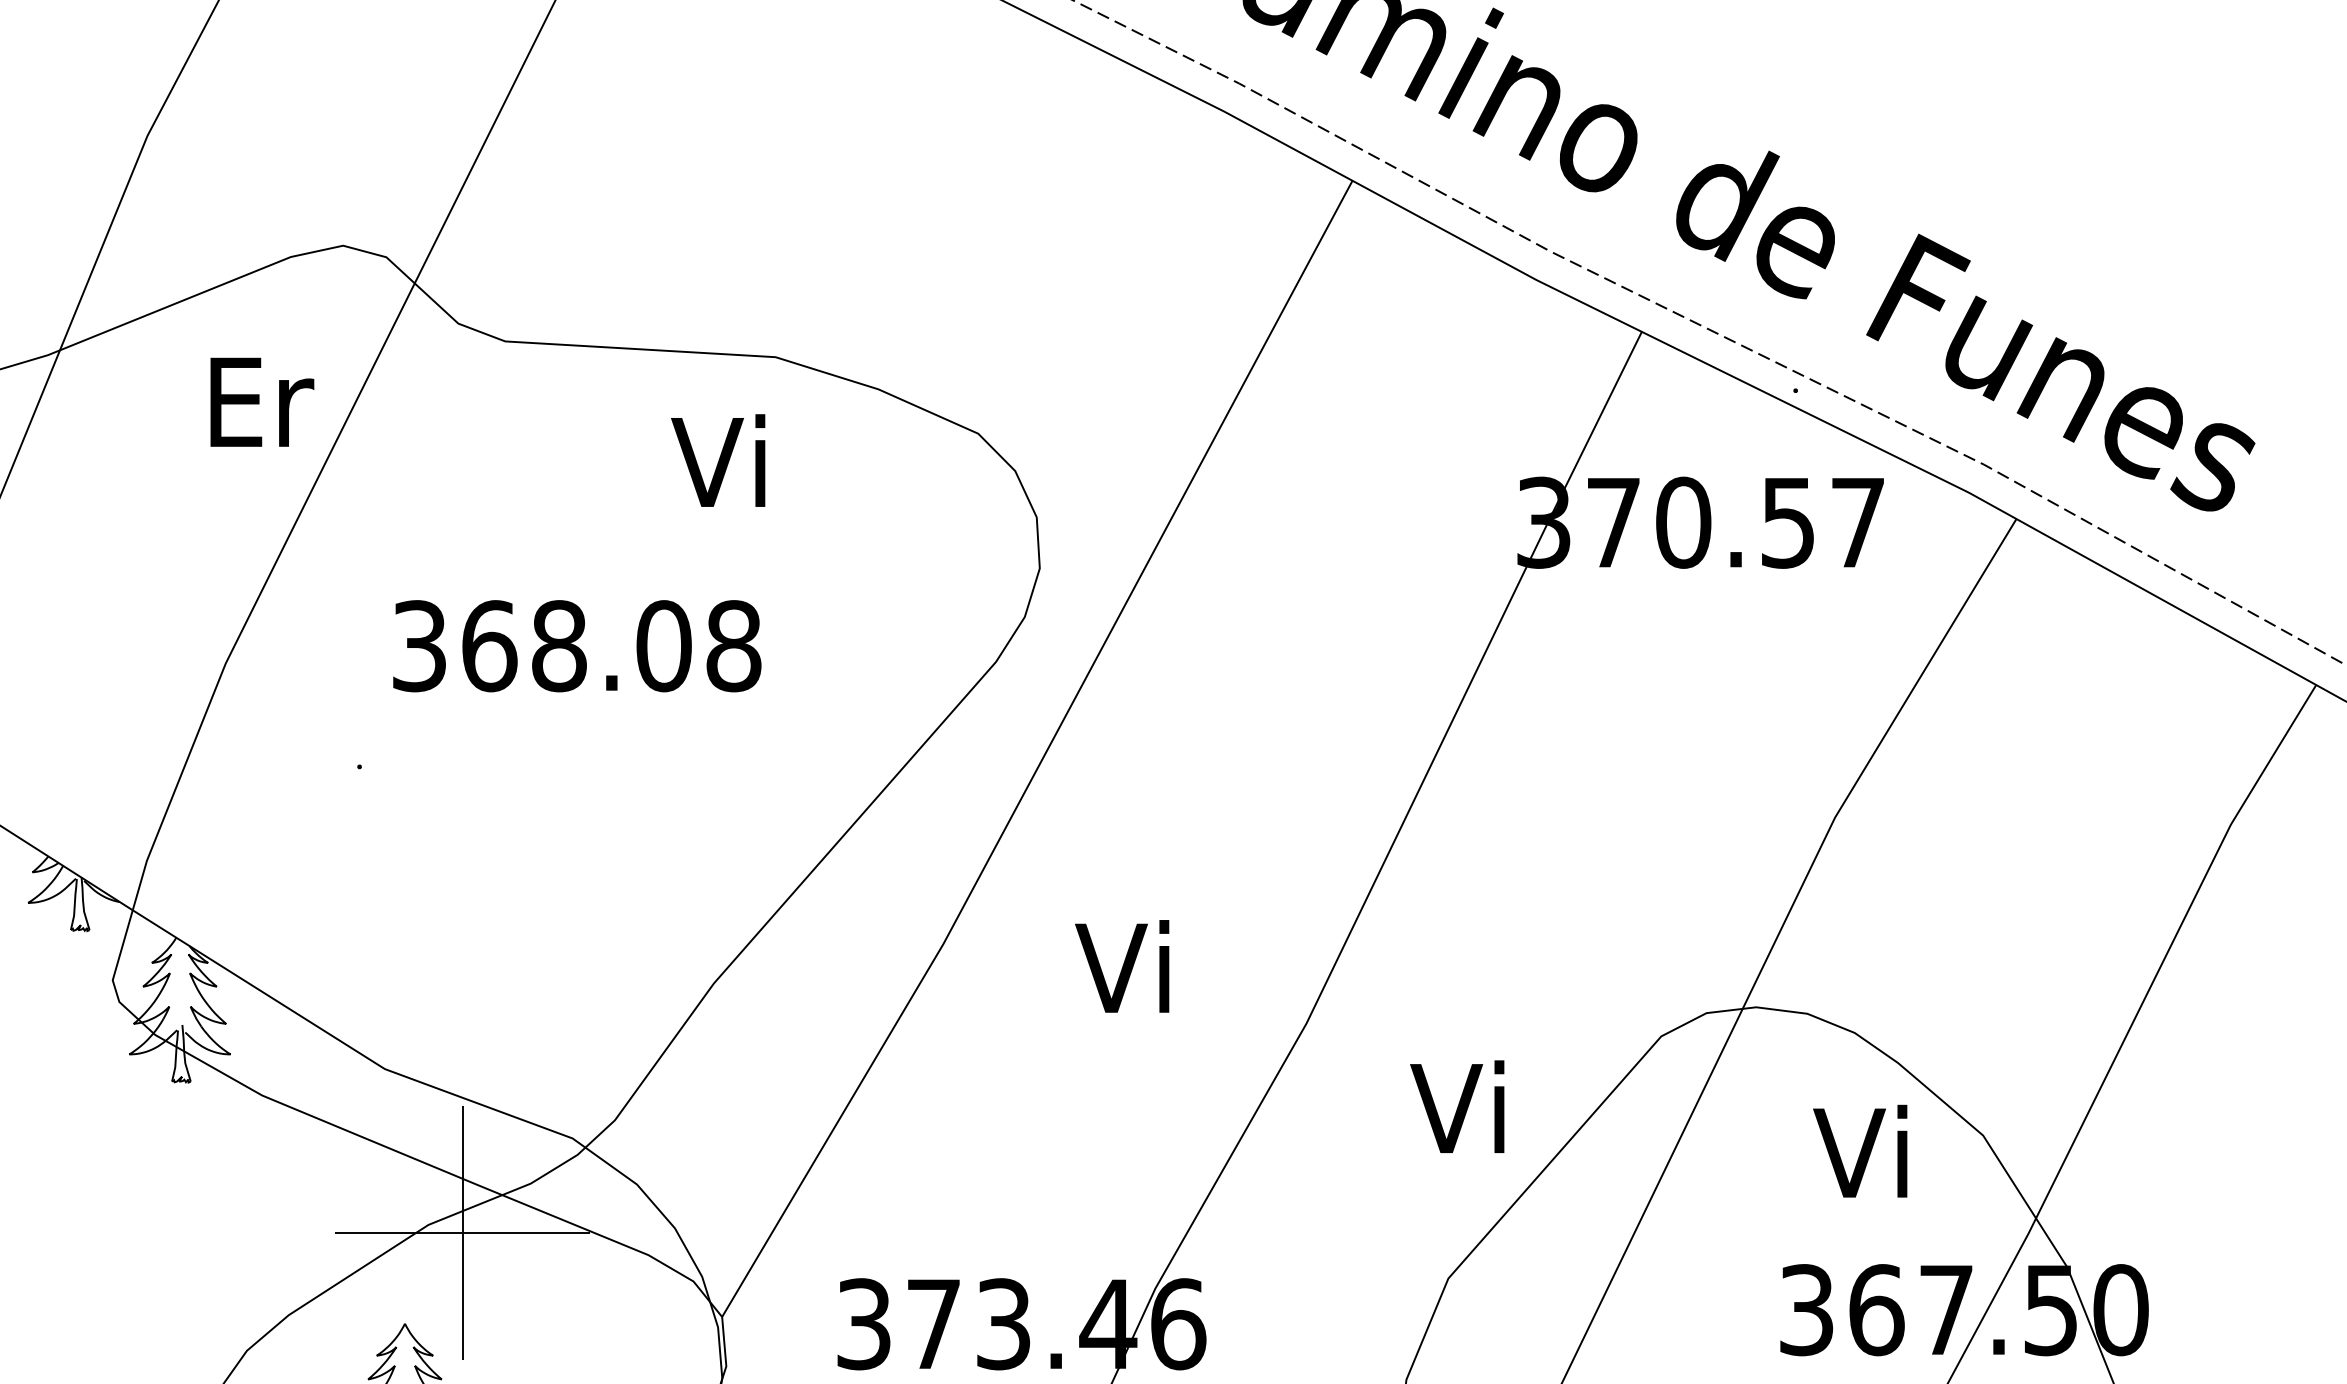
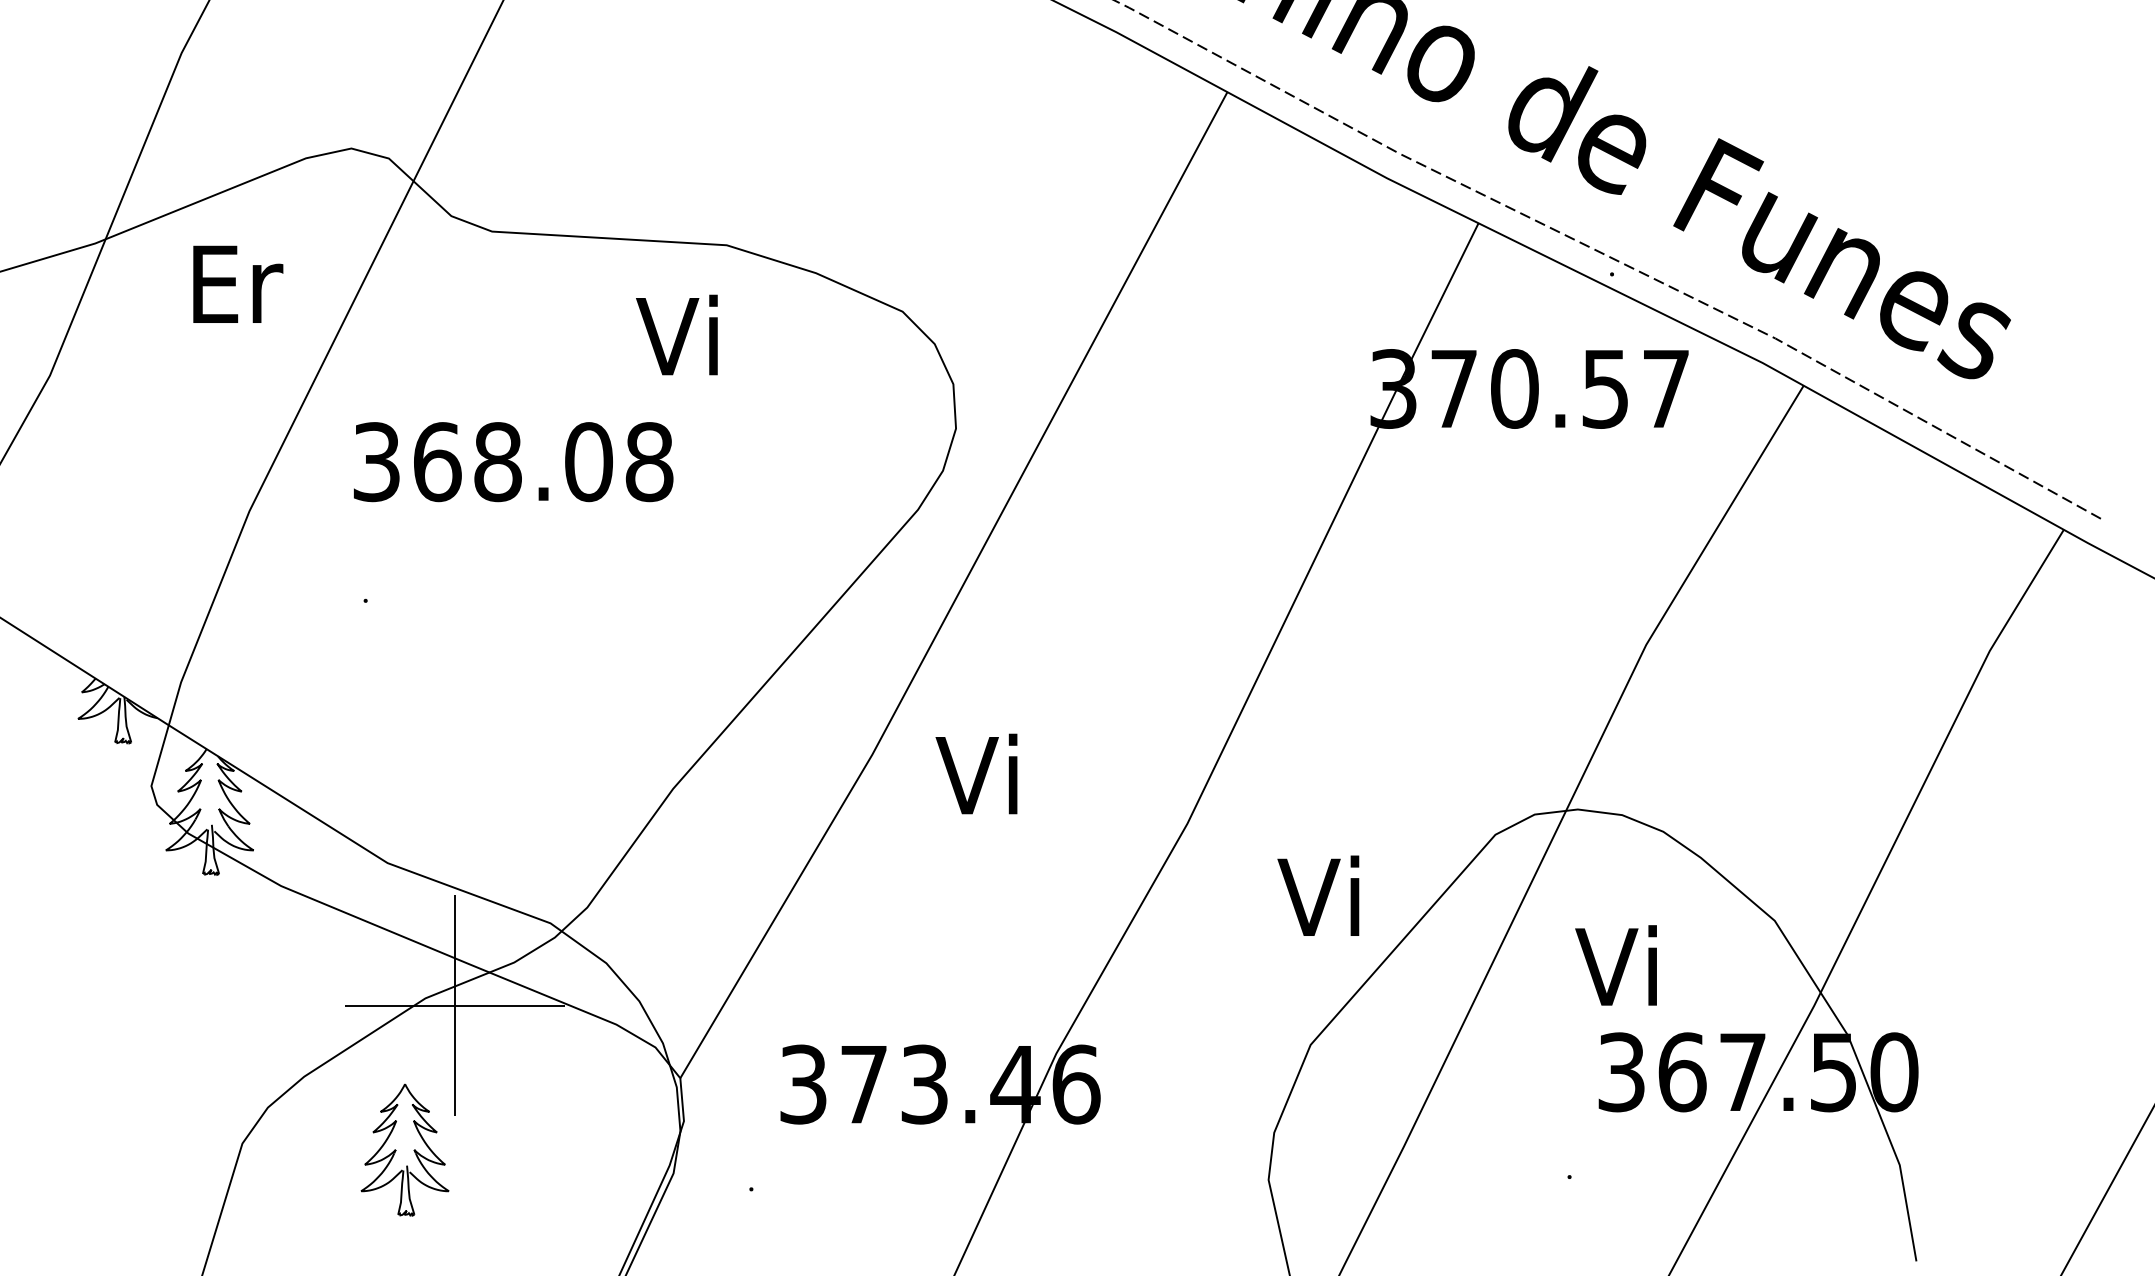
text: (262, 401) -> (238, 283), moved
text: (577, 646) -> (513, 462), moved
text: (1122, 965) -> (976, 773), moved
text: (1859, 1151) -> (1615, 965), moved

